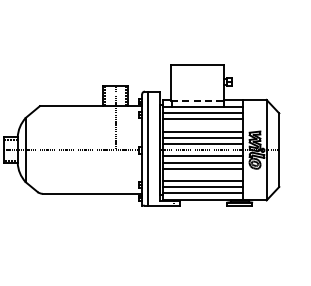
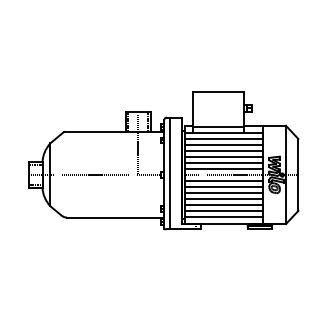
line: (197, 100) -> (218, 126), dashed -> solid
line: (202, 125) -> (223, 150), added
line: (202, 175) -> (223, 199), added

